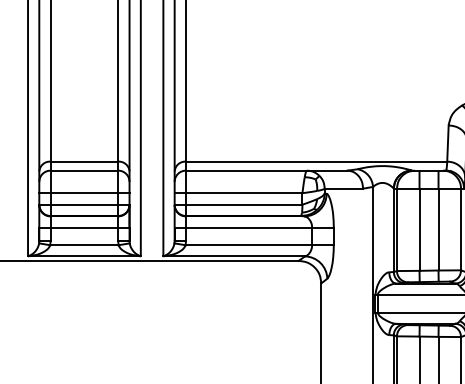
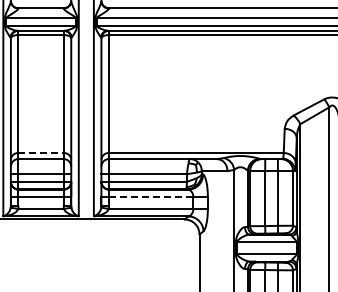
line: (85, 162) -> (41, 153), solid -> dashed
line: (248, 228) -> (150, 197), solid -> dashed

